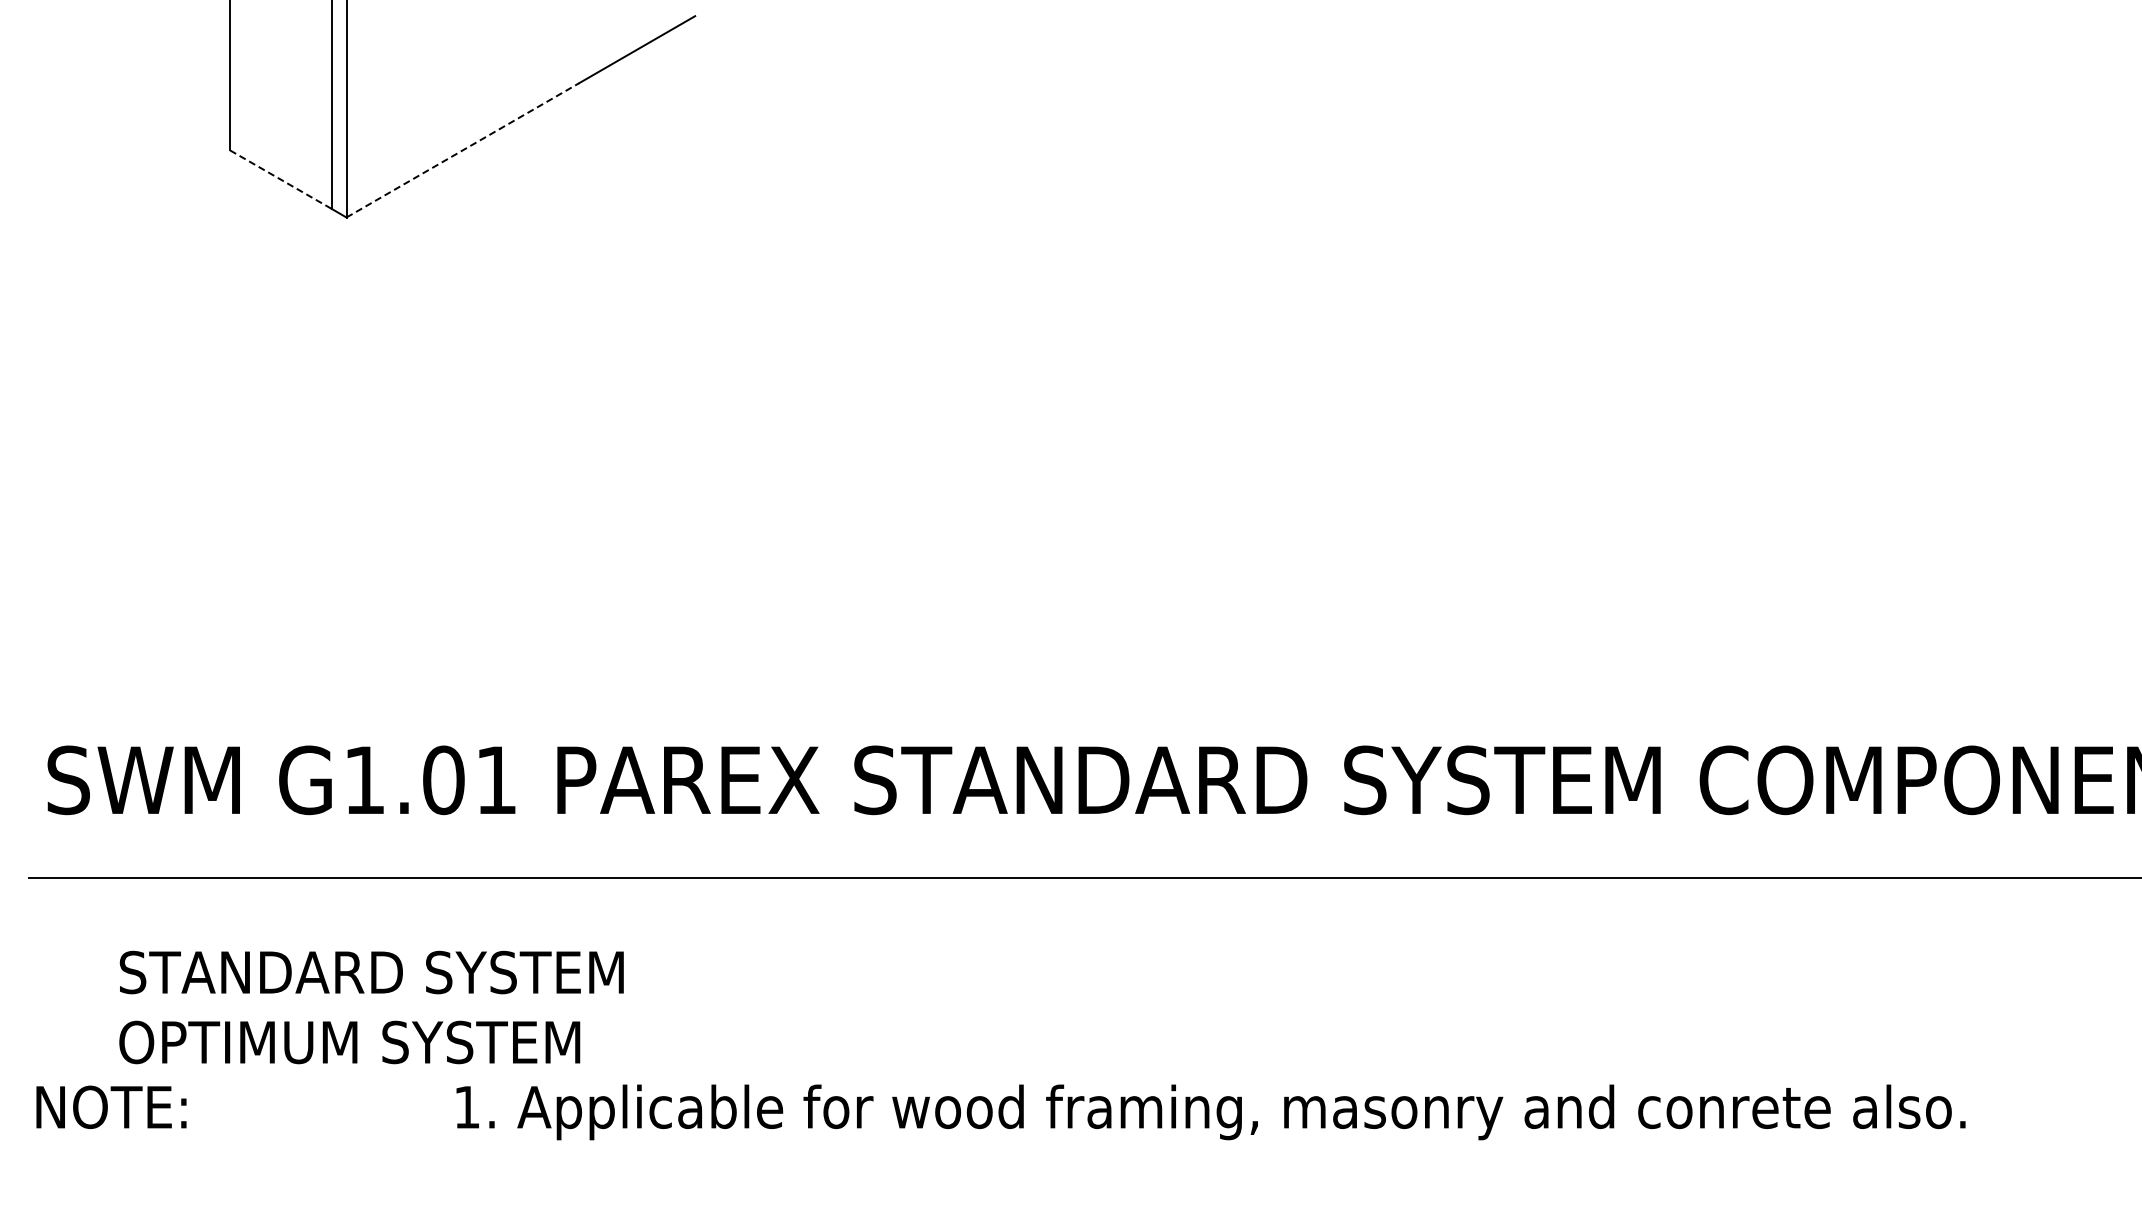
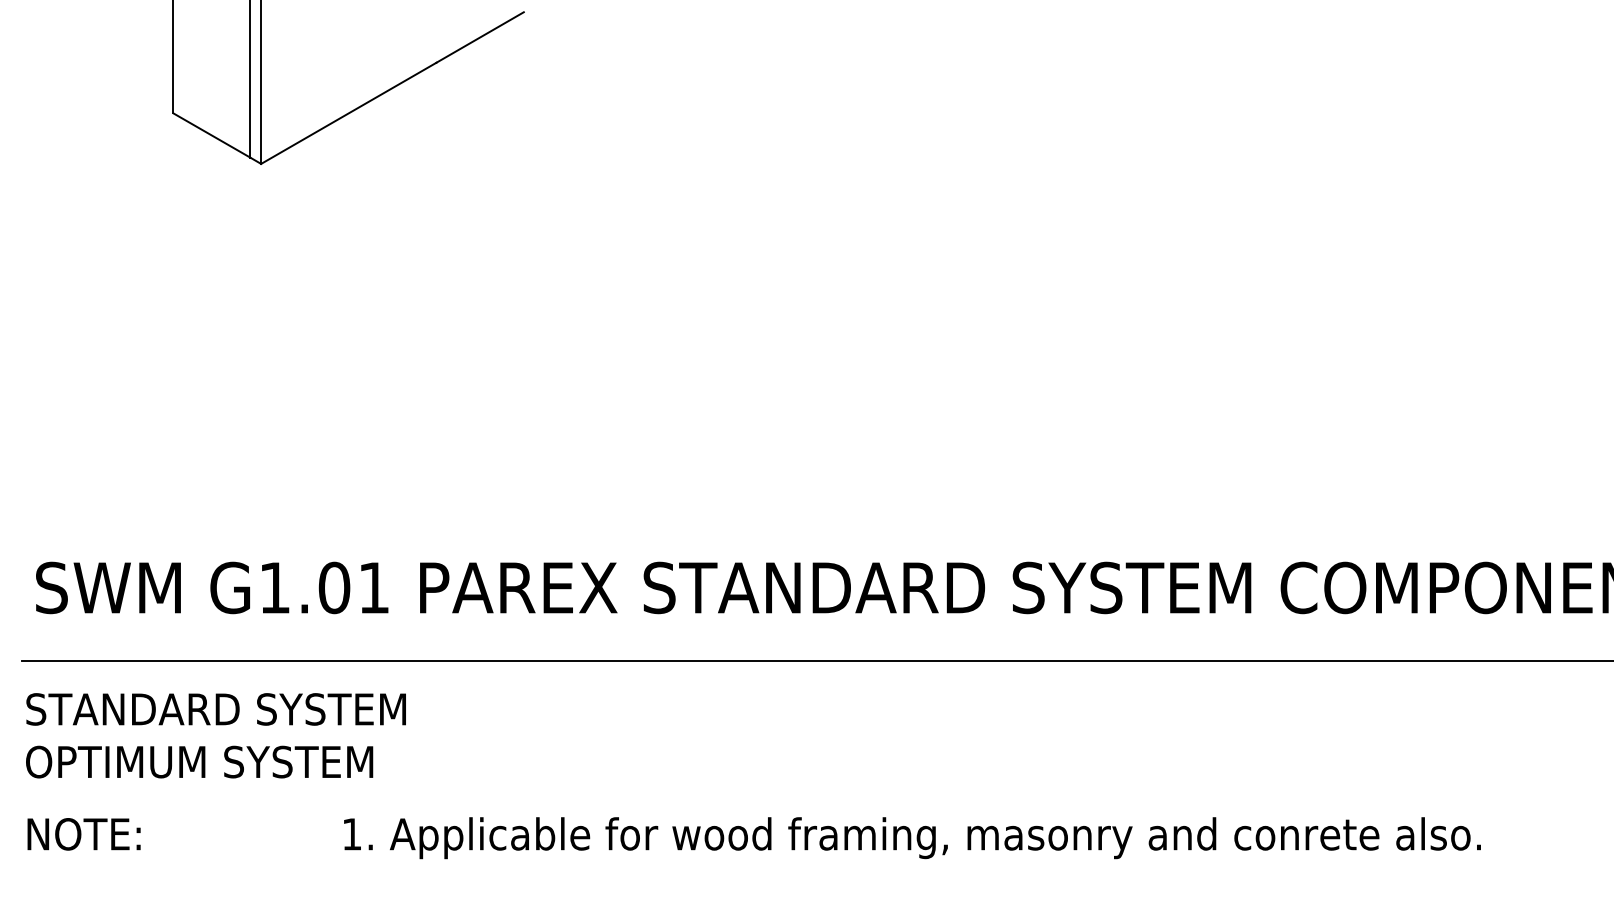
line: (463, 150) -> (349, 113), dashed -> solid
line: (281, 179) -> (212, 135), dashed -> solid
text: (371, 1007) -> (215, 735), moved

